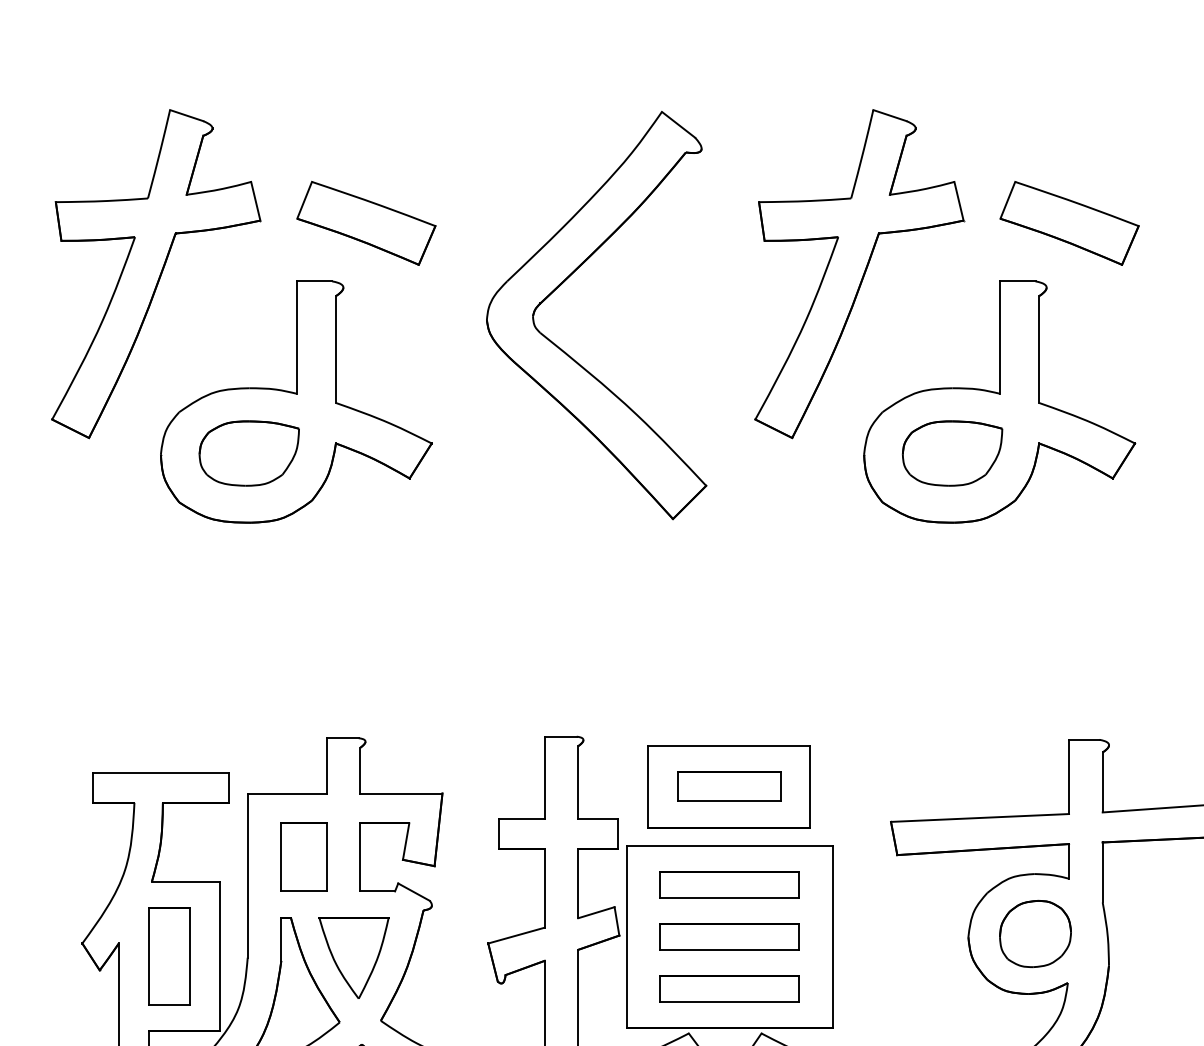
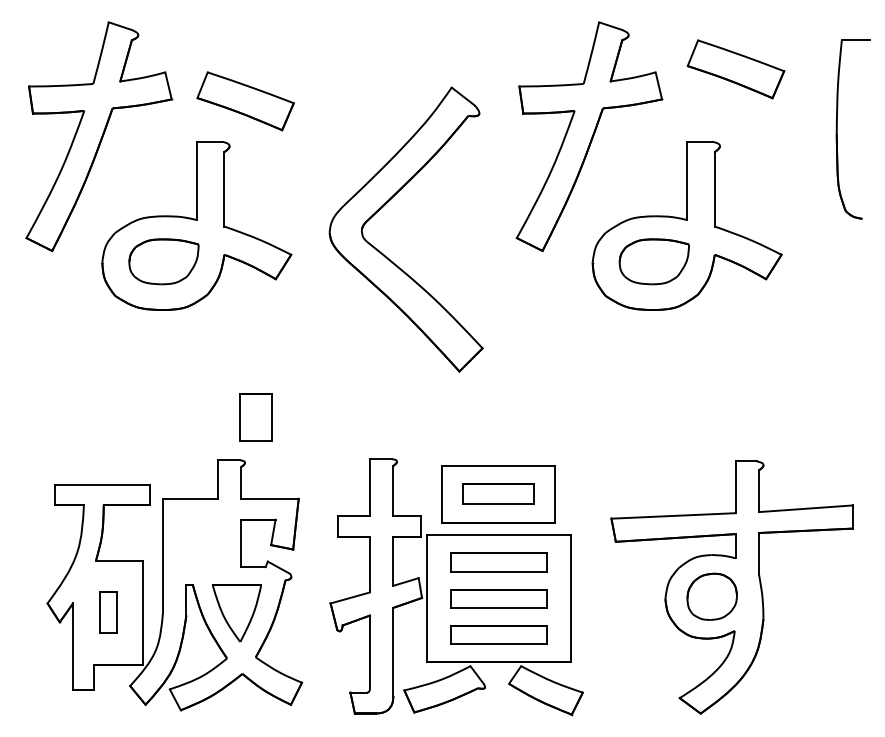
part: (1068, 223) -> (735, 69), moved
part: (564, 283) -> (383, 207), moved
part: (303, 857) -> (255, 417), moved
part: (169, 956) -> (108, 612), size x0.6

